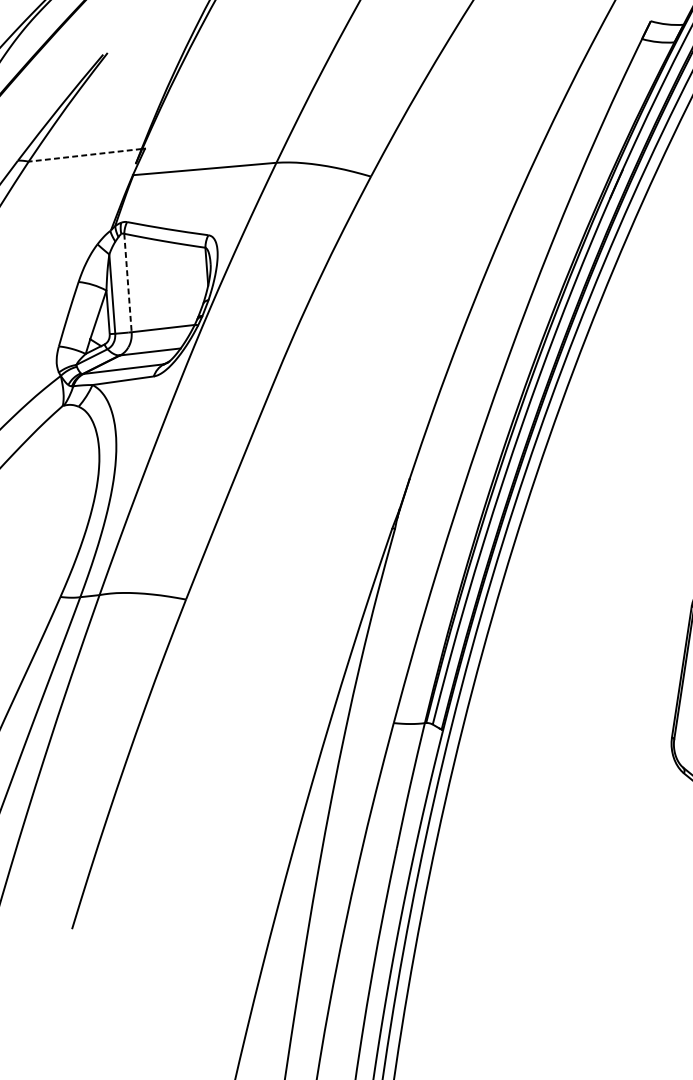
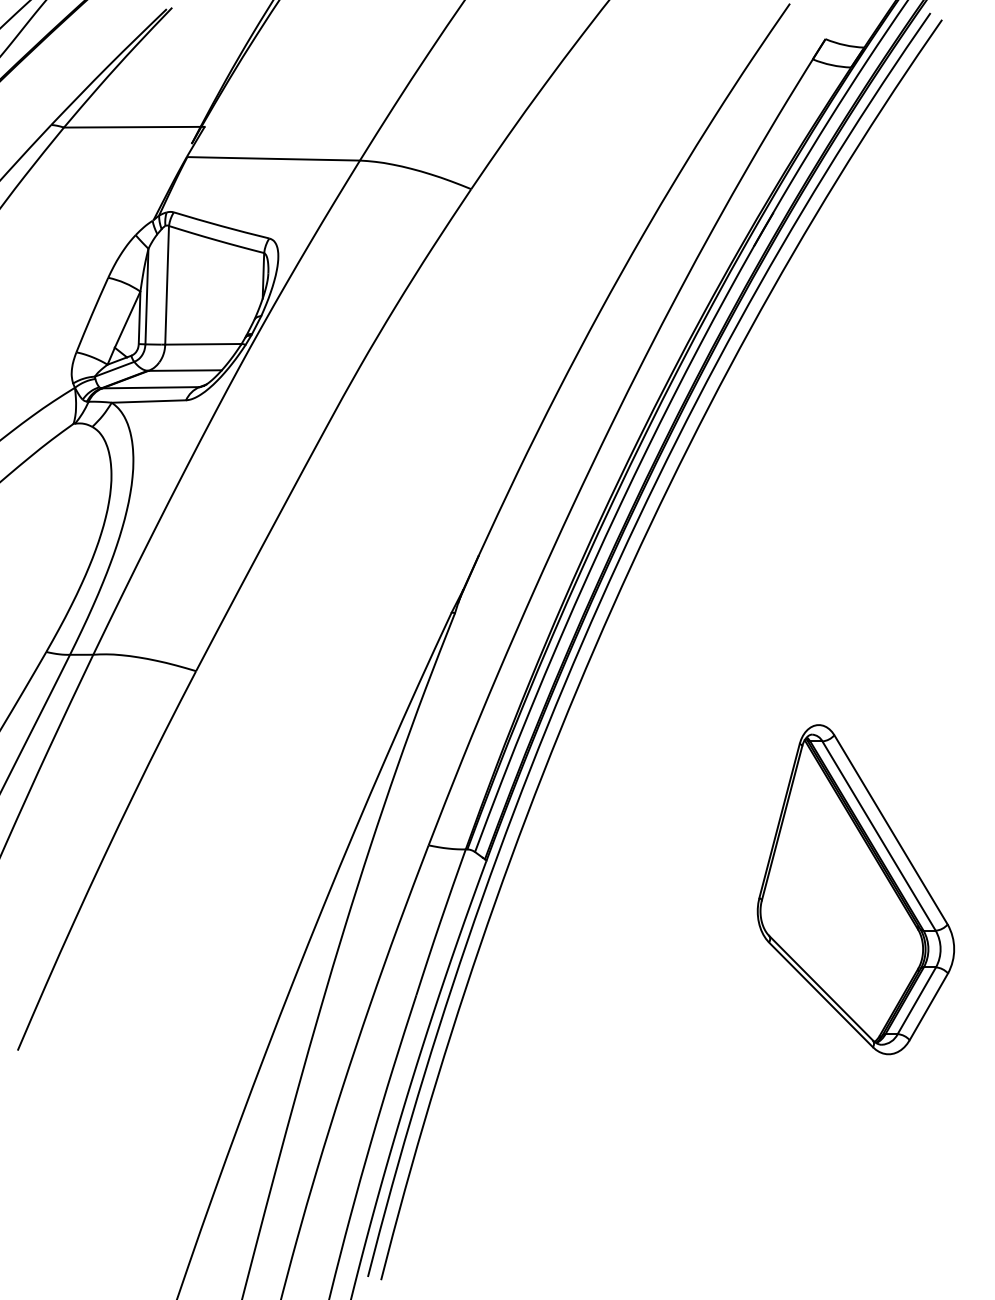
line: (84, 155) -> (131, 127), dashed -> solid
line: (128, 283) -> (167, 285), dashed -> solid

